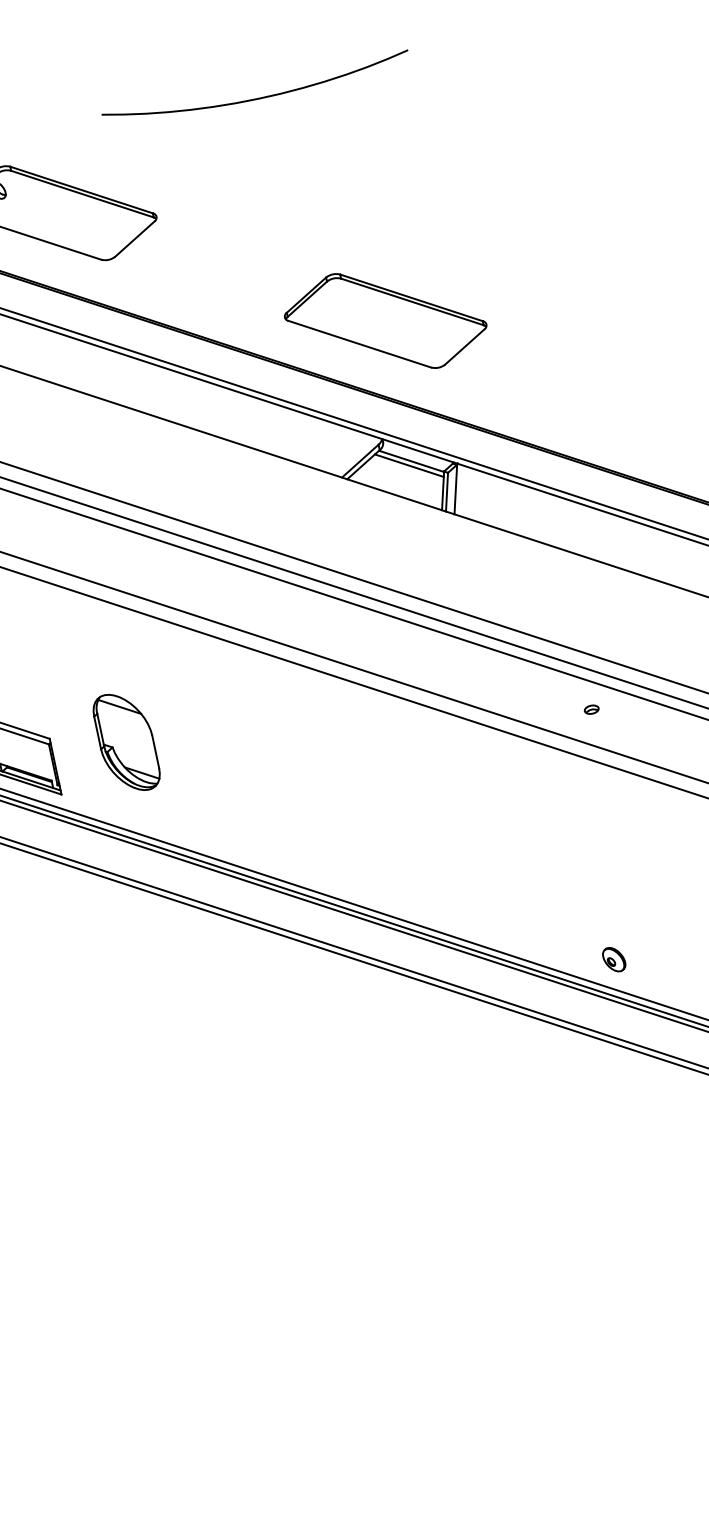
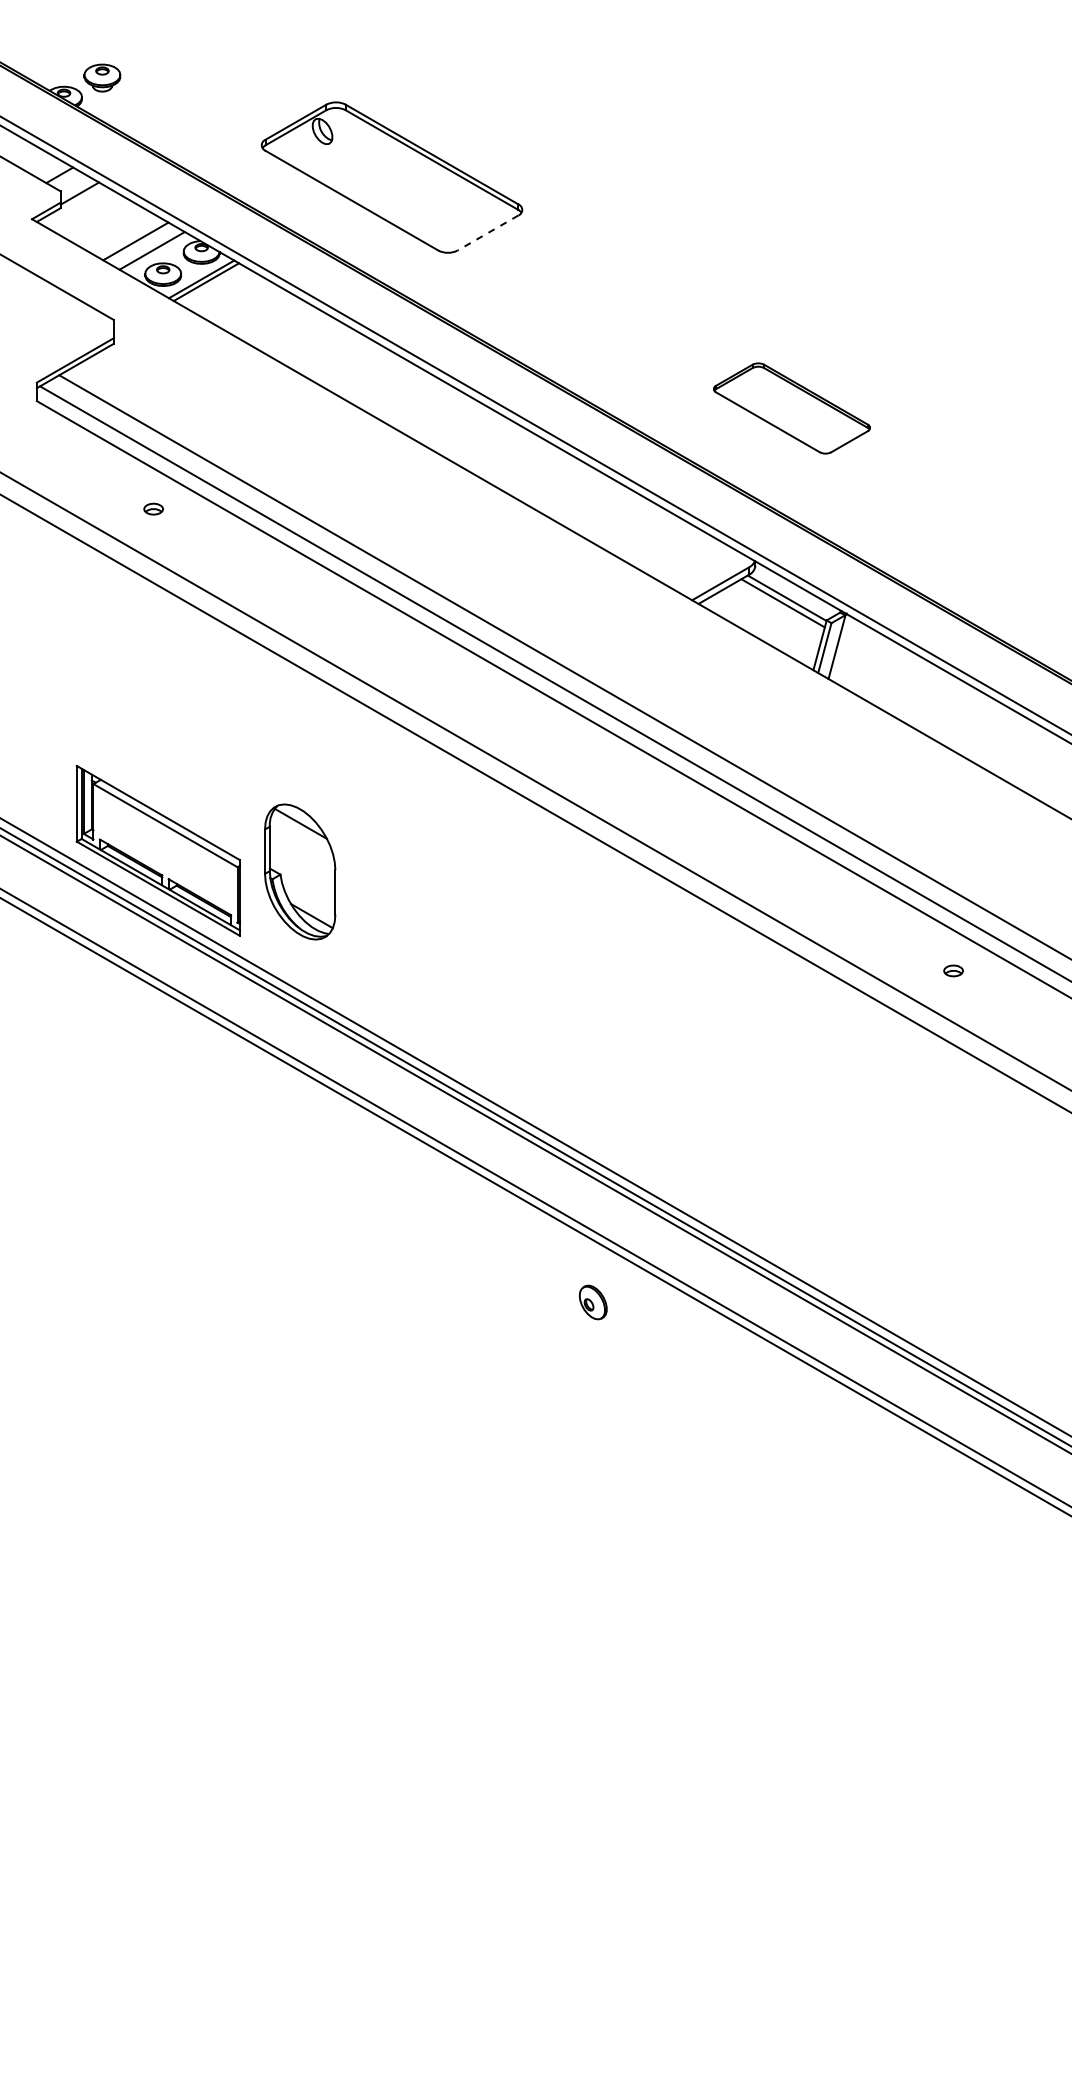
curve: (257, 98) -> (686, 83), removed
line: (134, 239) -> (487, 233), solid -> dashed
part: (385, 321) -> (791, 408), size x0.6
part: (126, 742) -> (300, 871), moved
part: (613, 959) -> (592, 1302), moved

